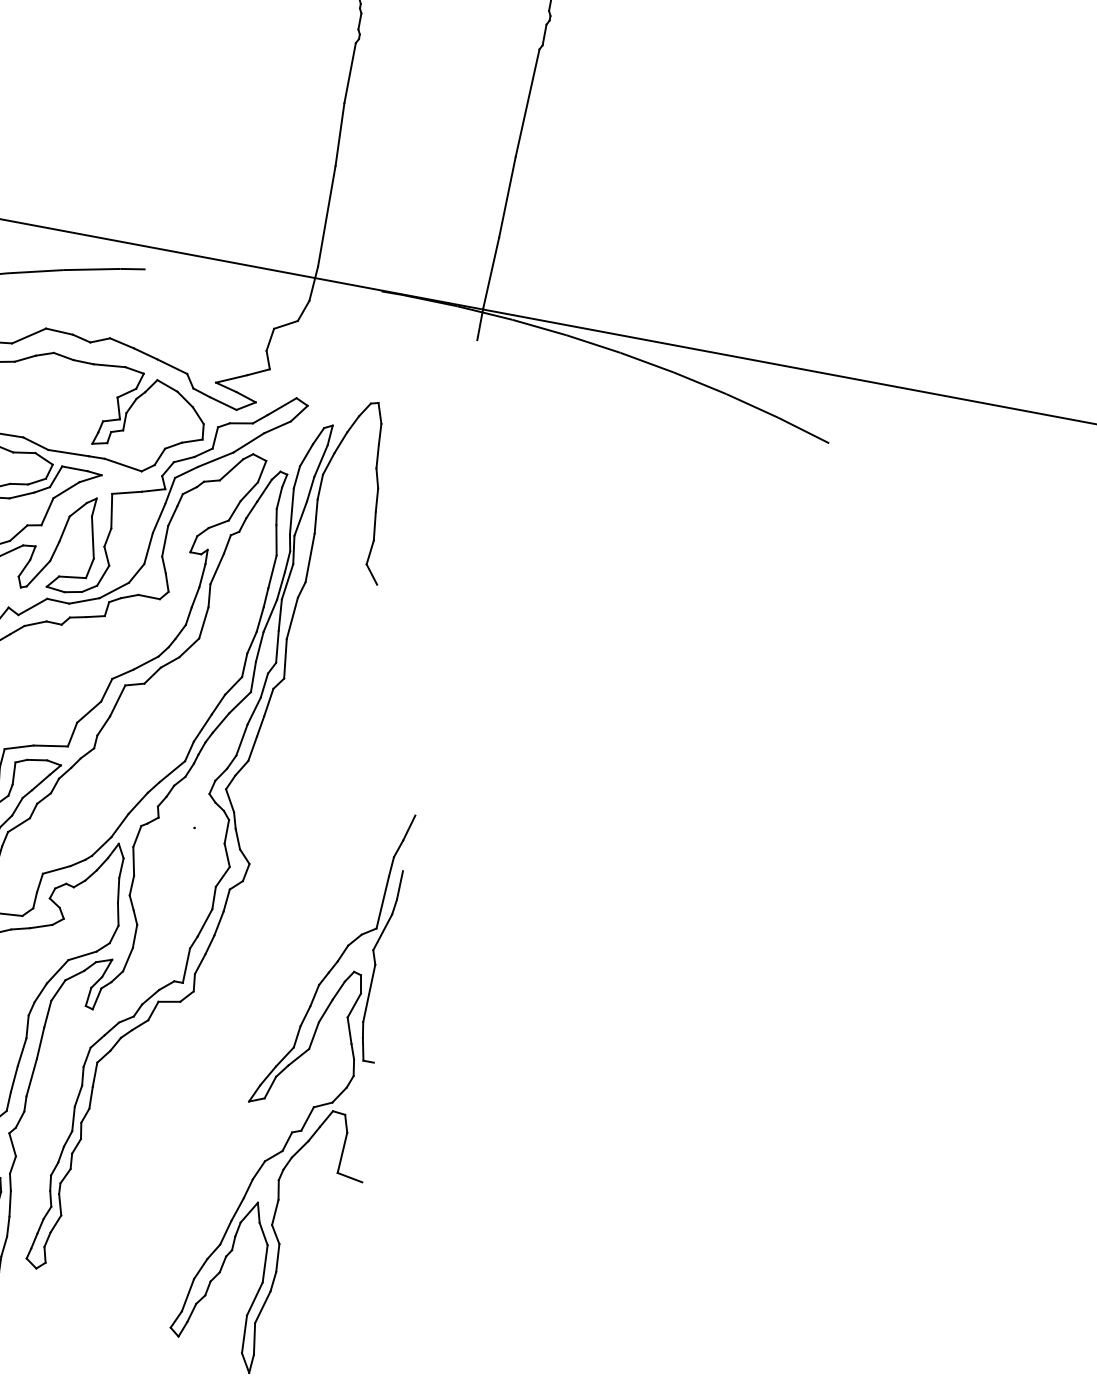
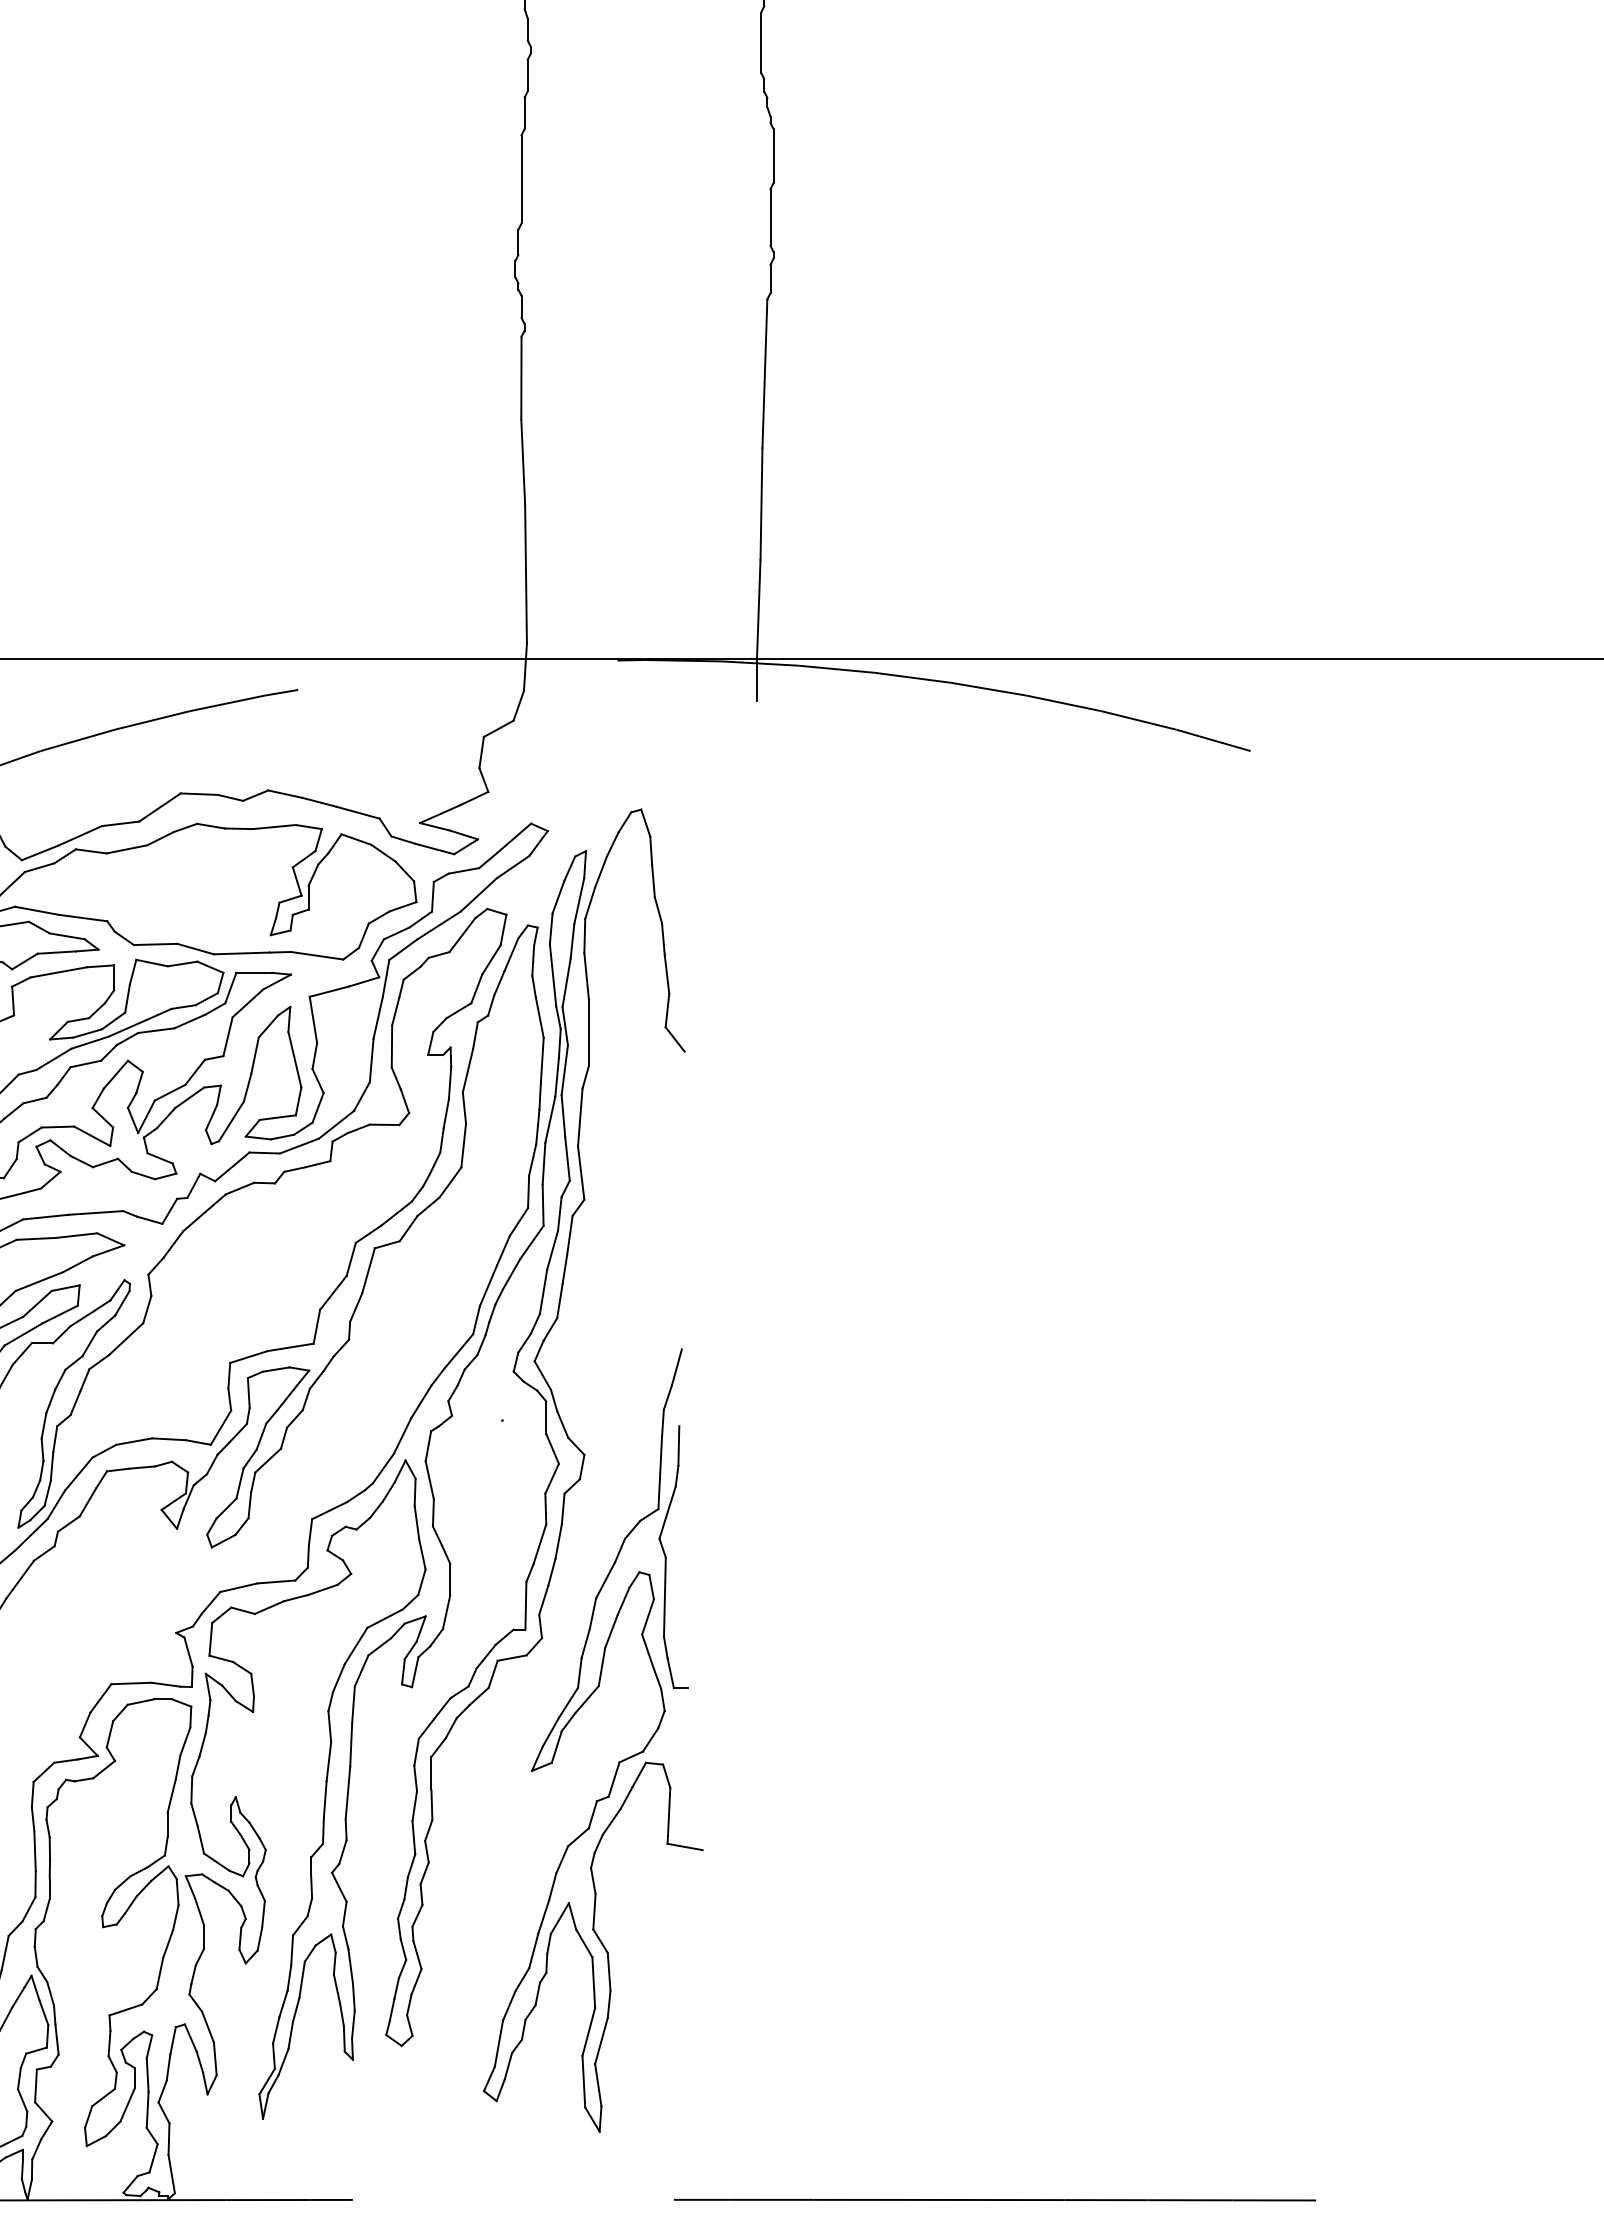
part: (283, 1070) -> (570, 1721), moved

